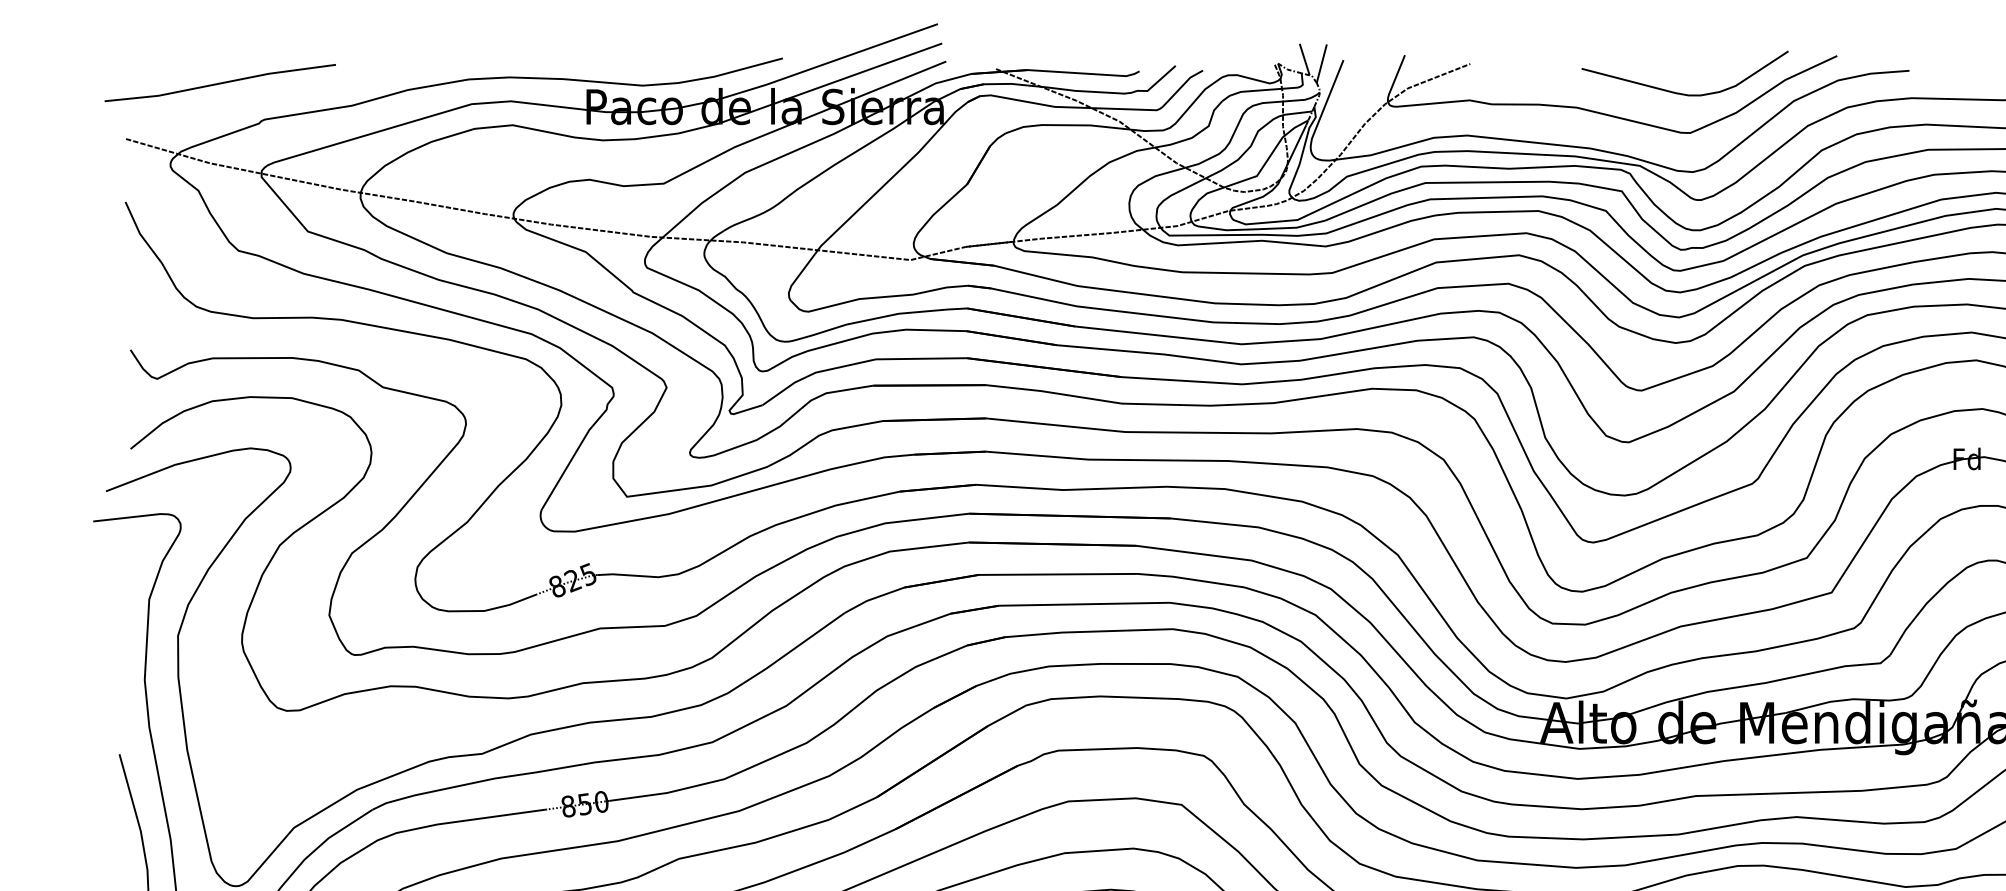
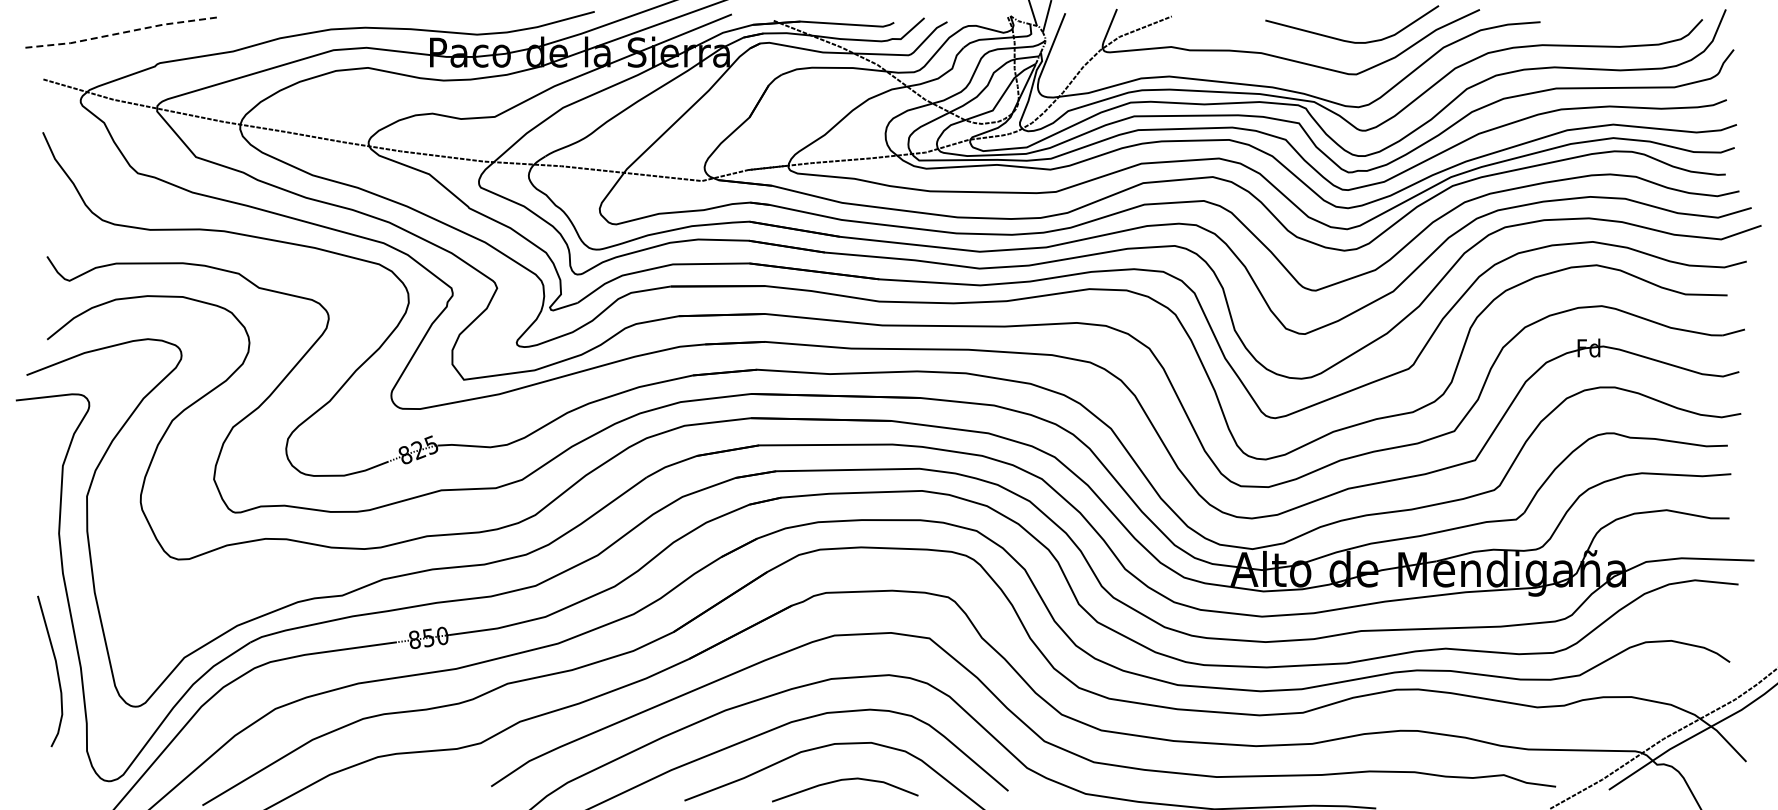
line: (220, 83) -> (122, 32), solid -> dashed

